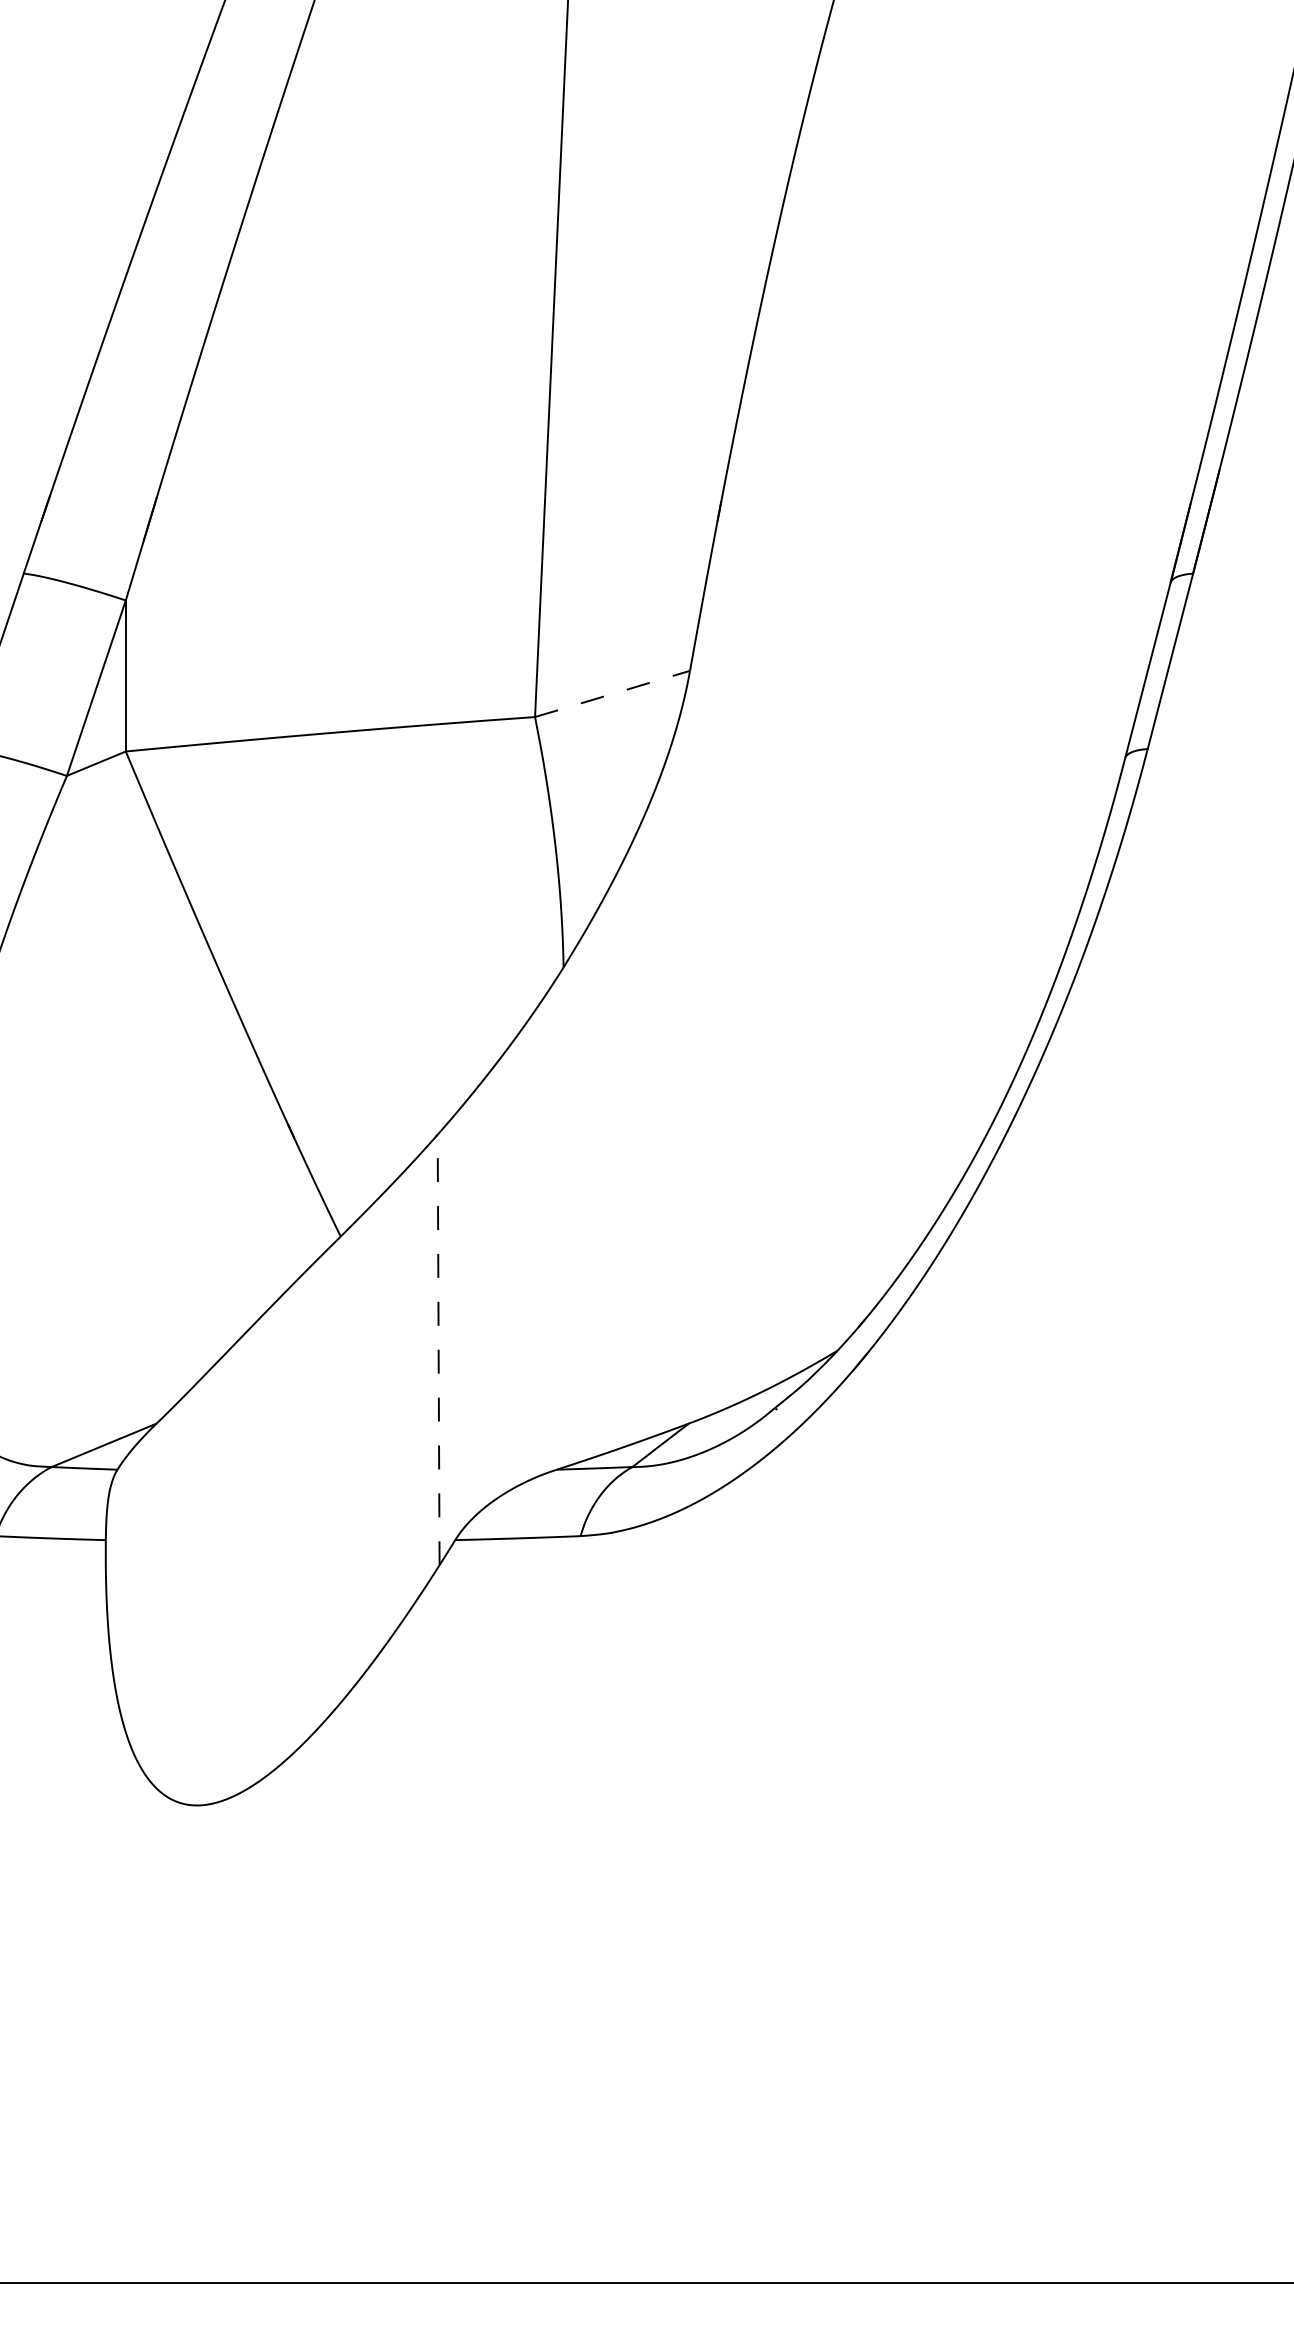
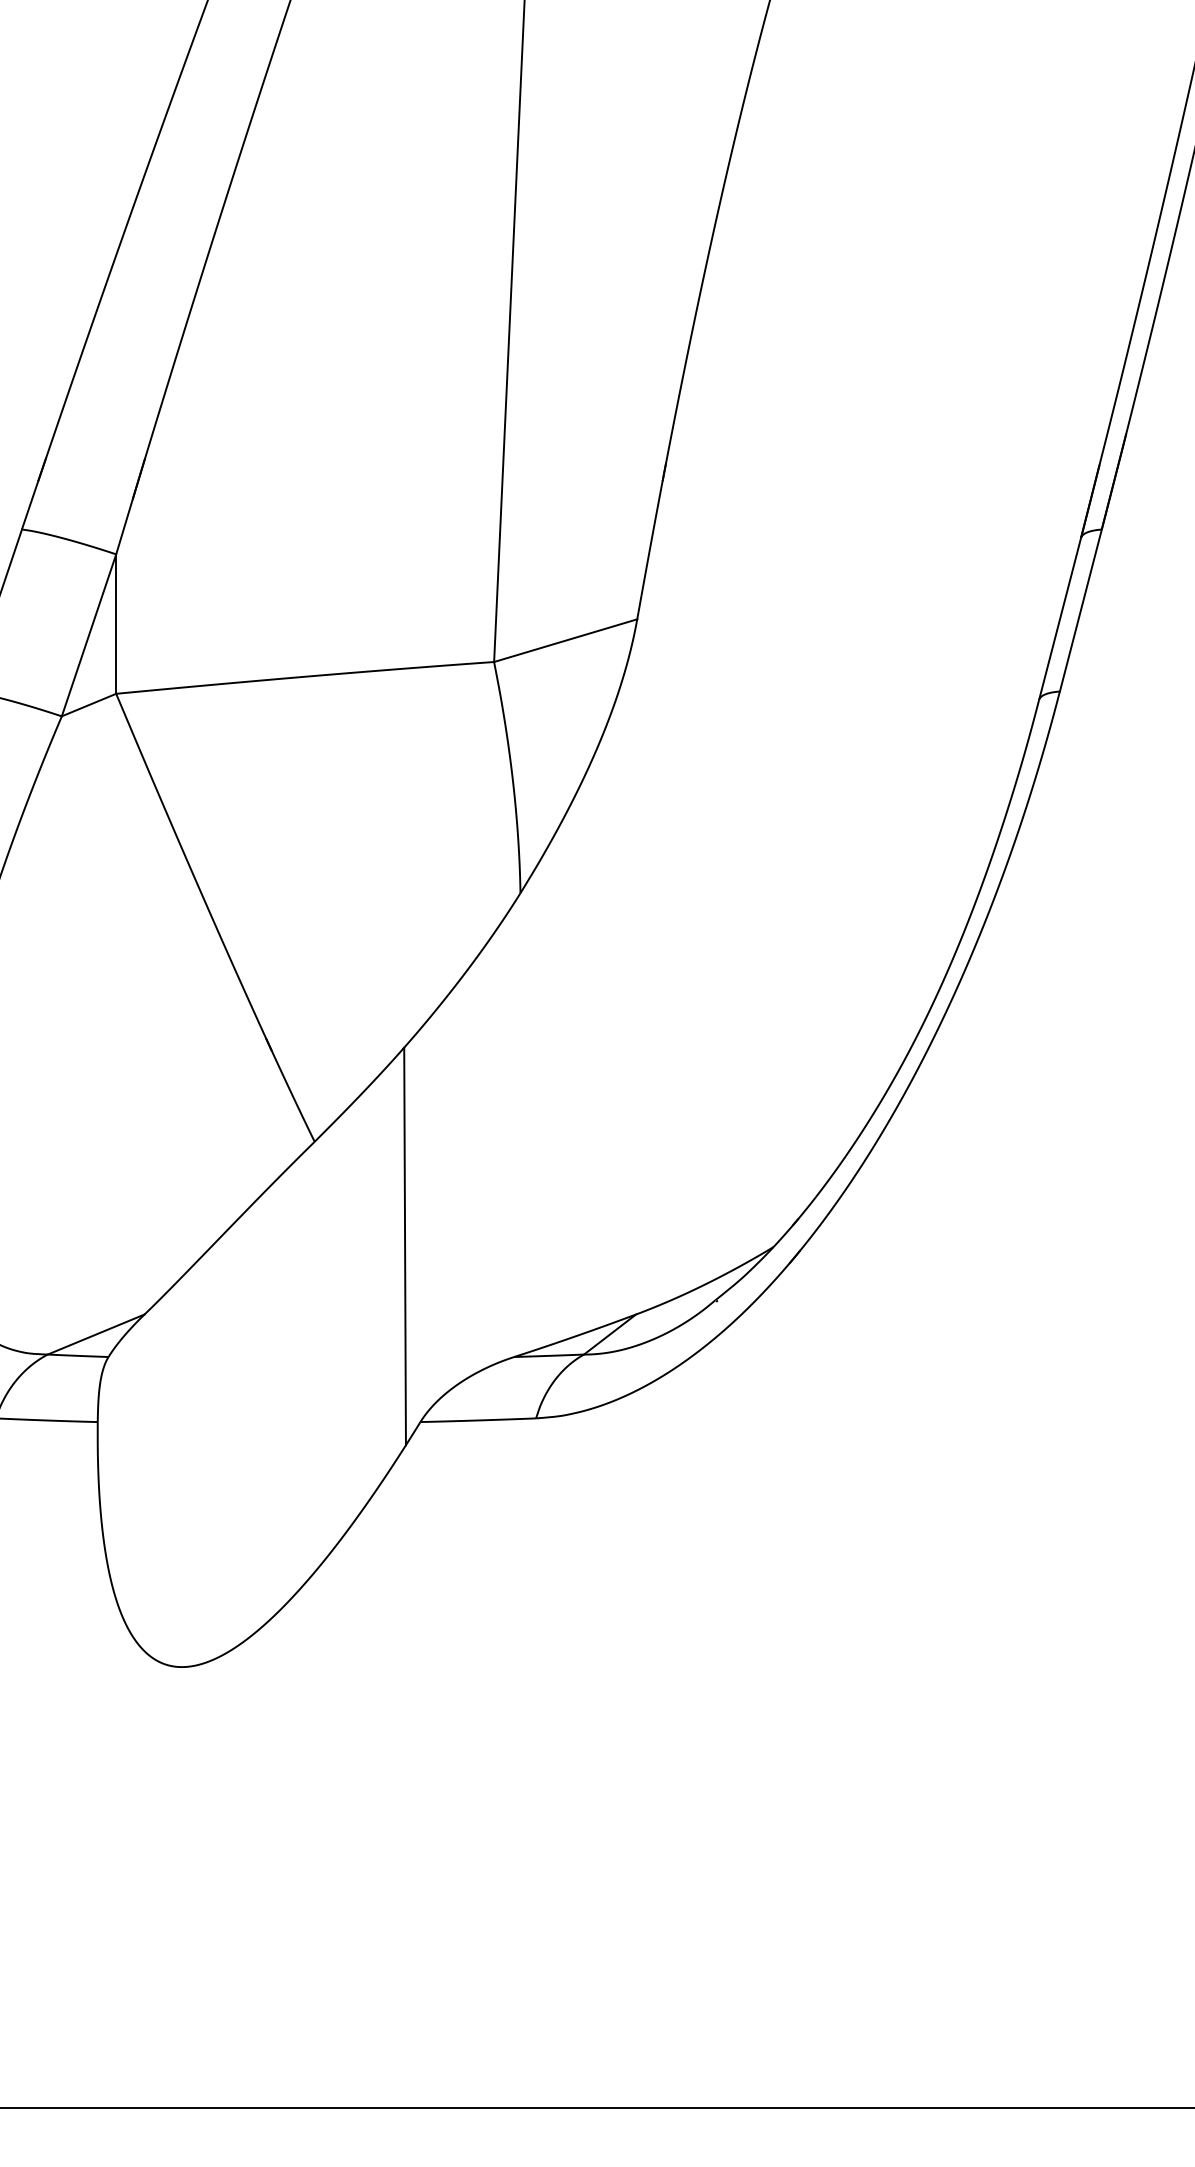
line: (612, 693) -> (565, 640), dashed -> solid
line: (439, 1350) -> (405, 1246), dashed -> solid

